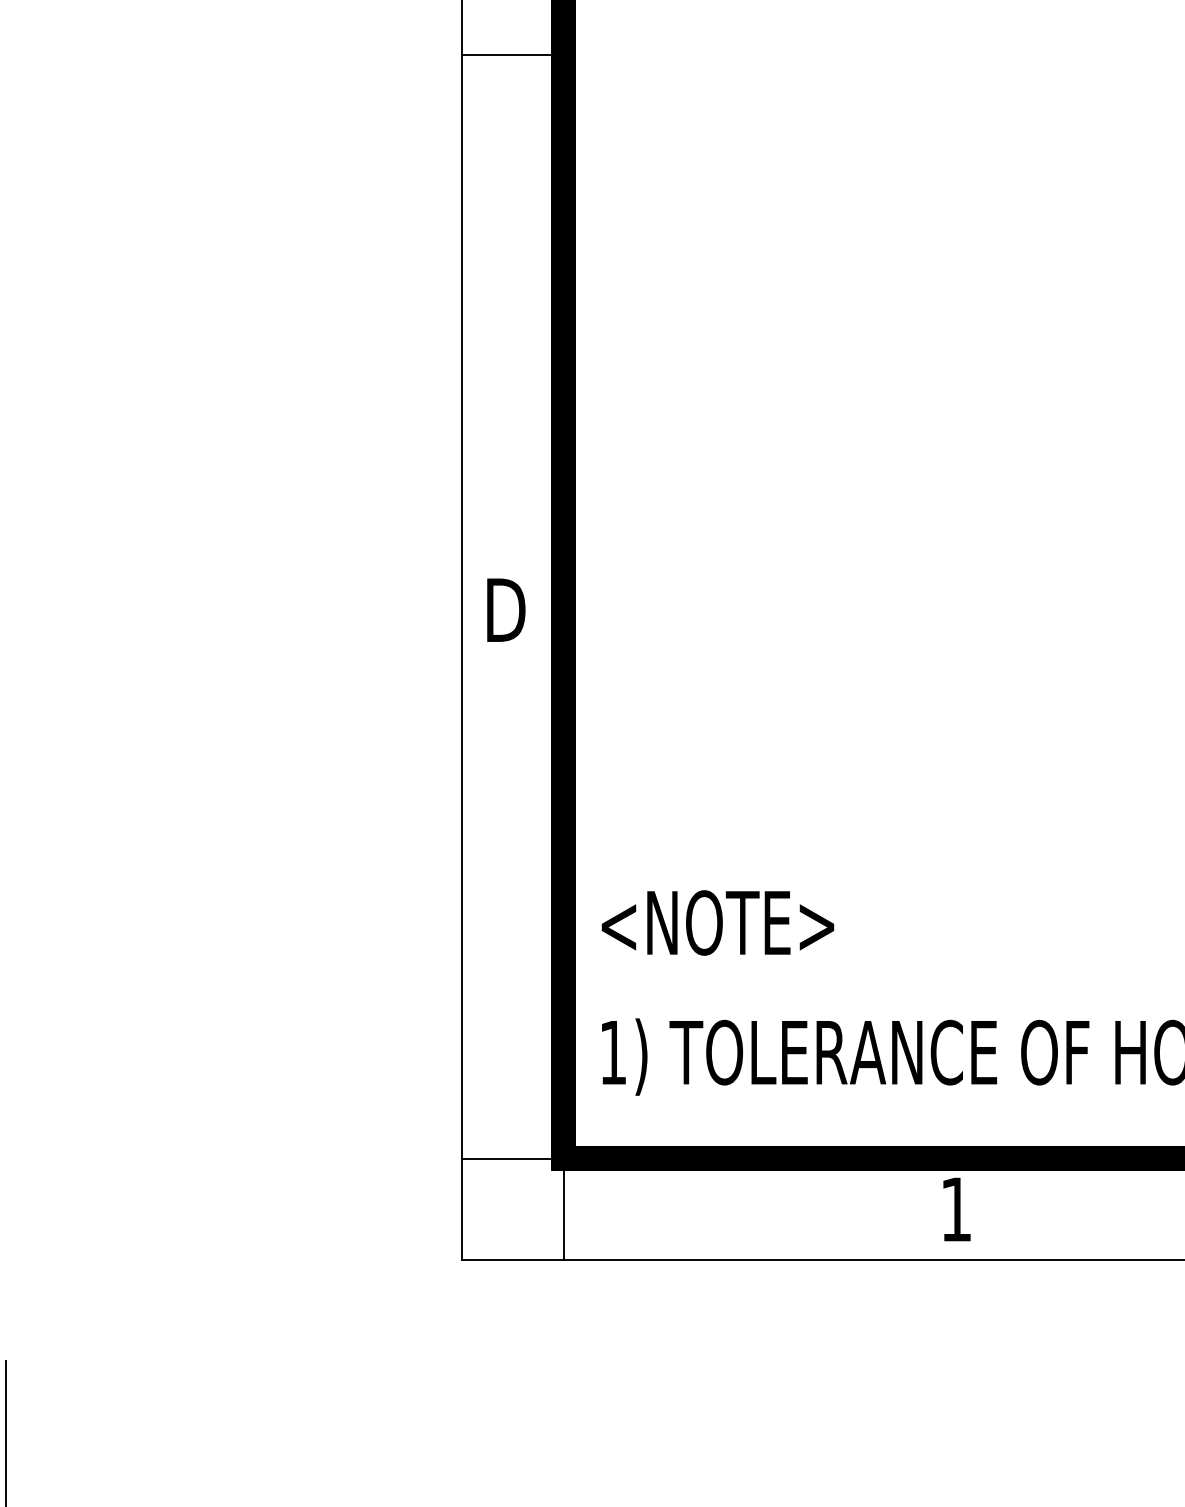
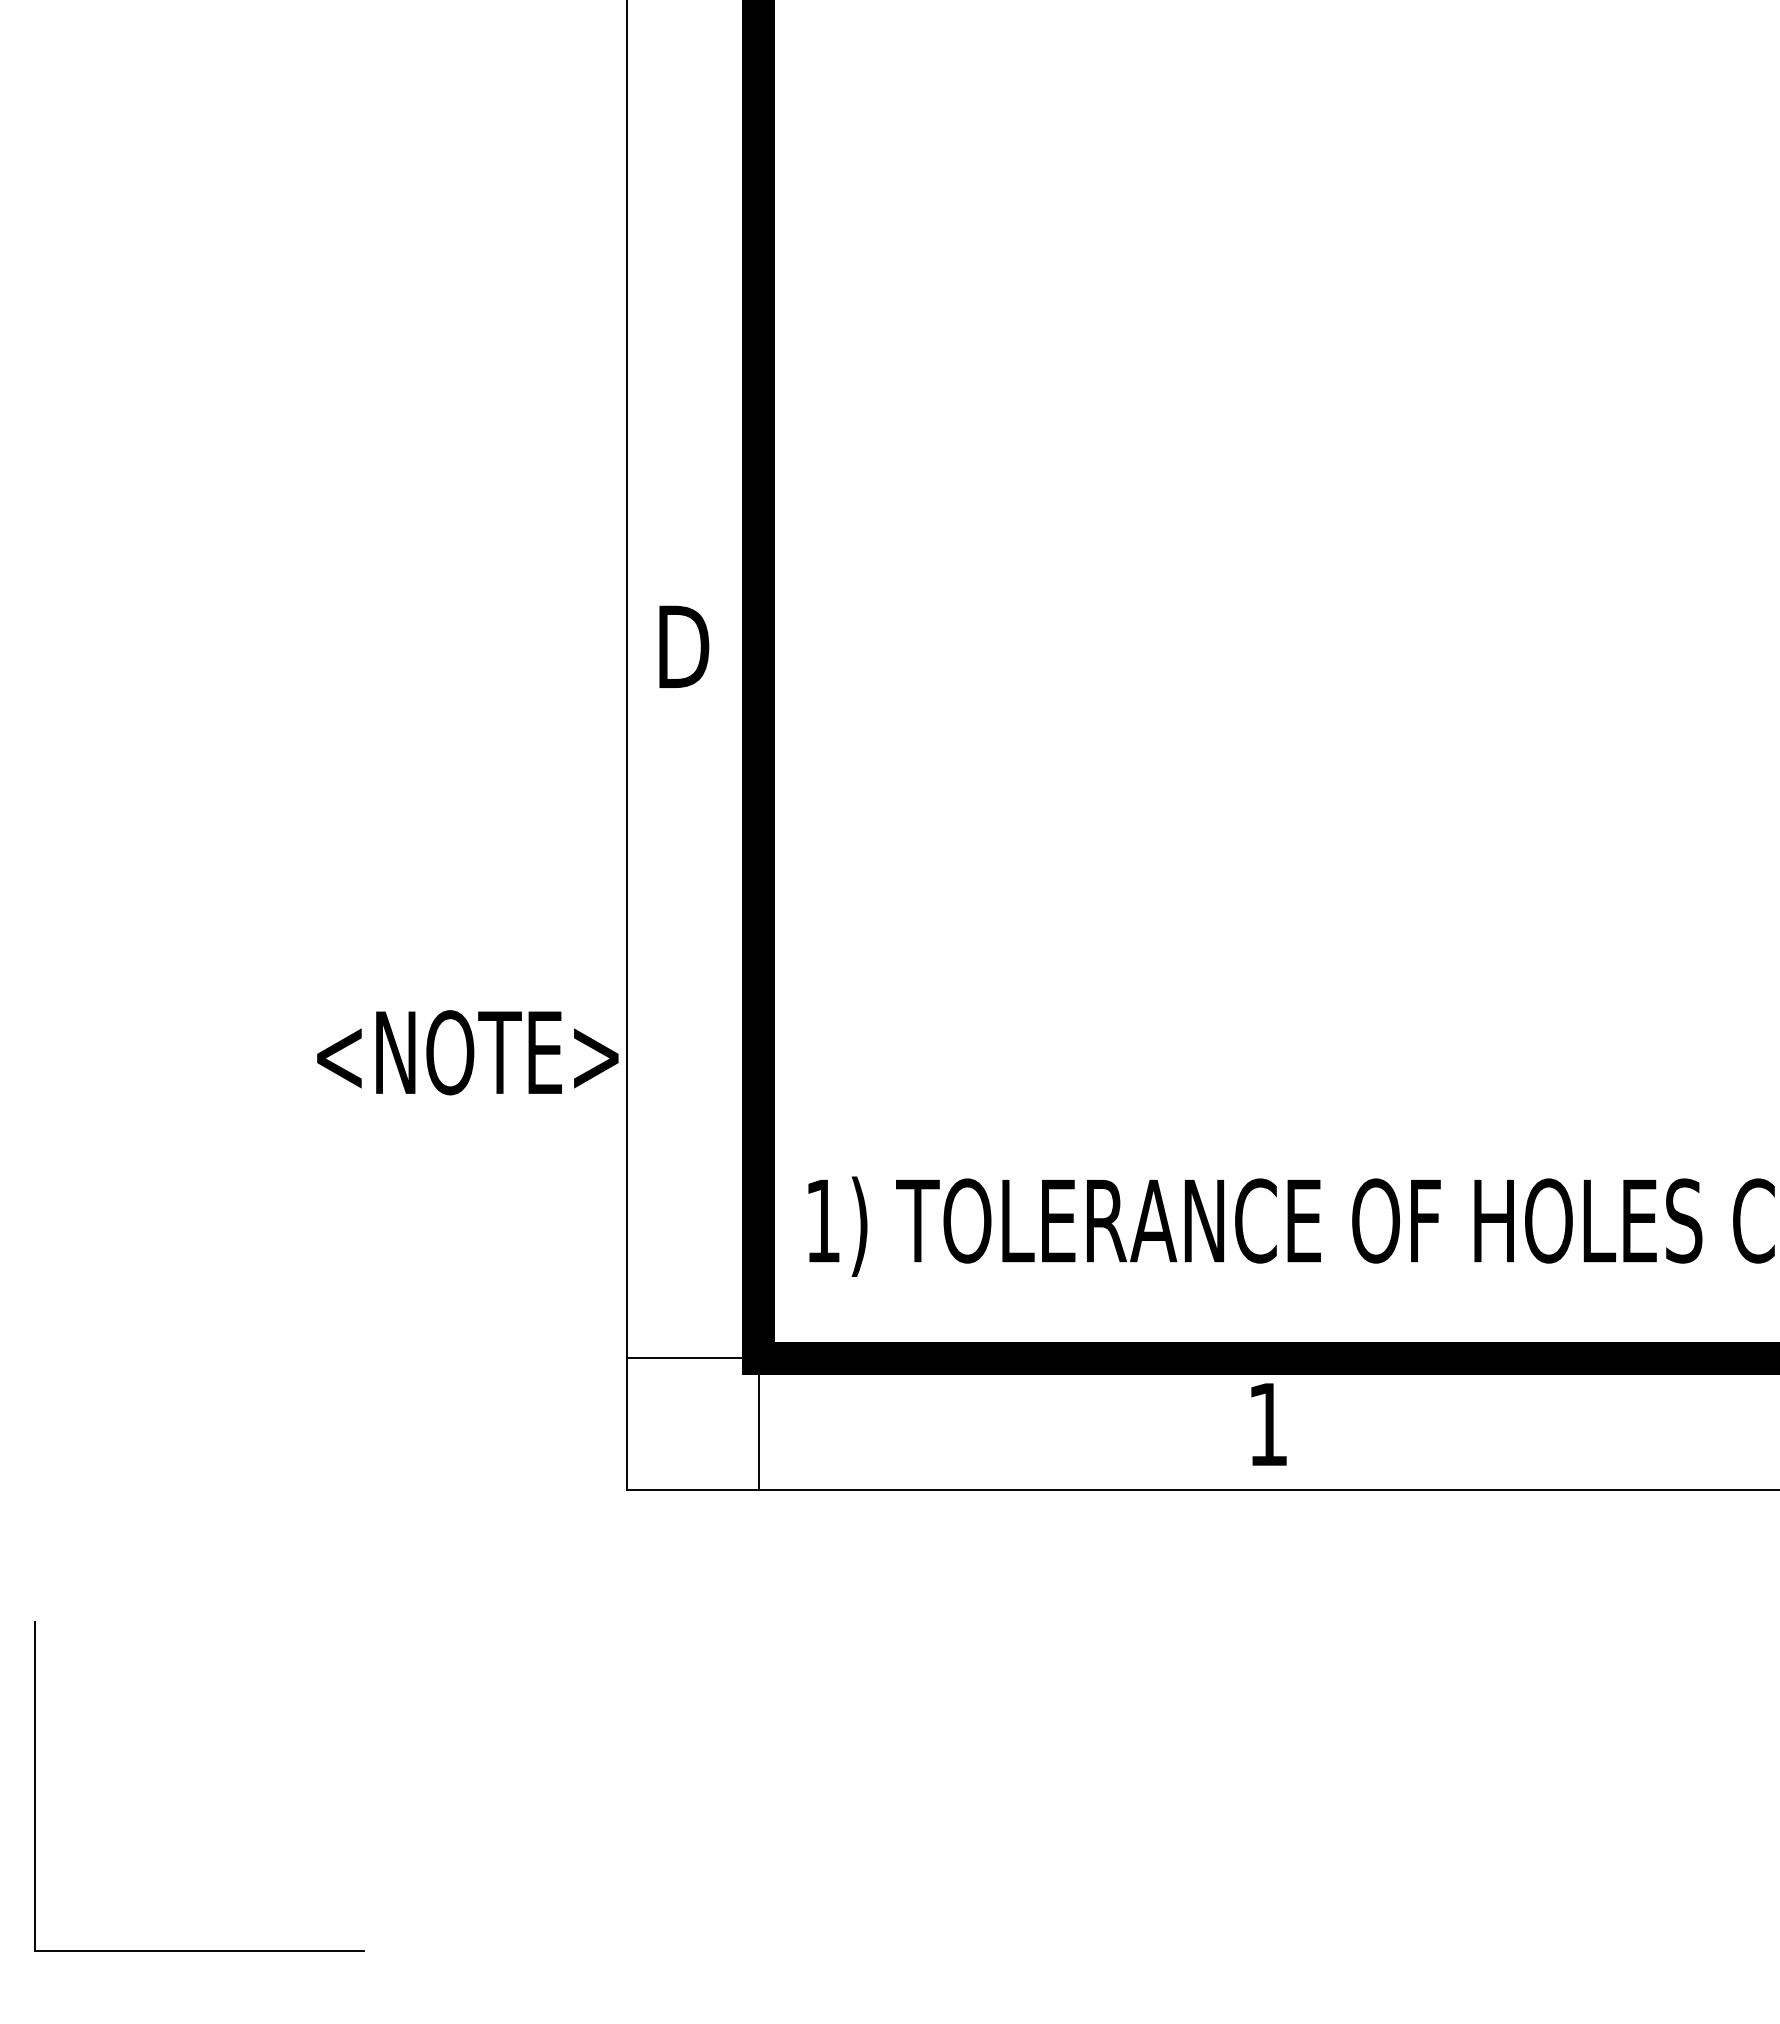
text: (717, 922) -> (467, 1052), moved

